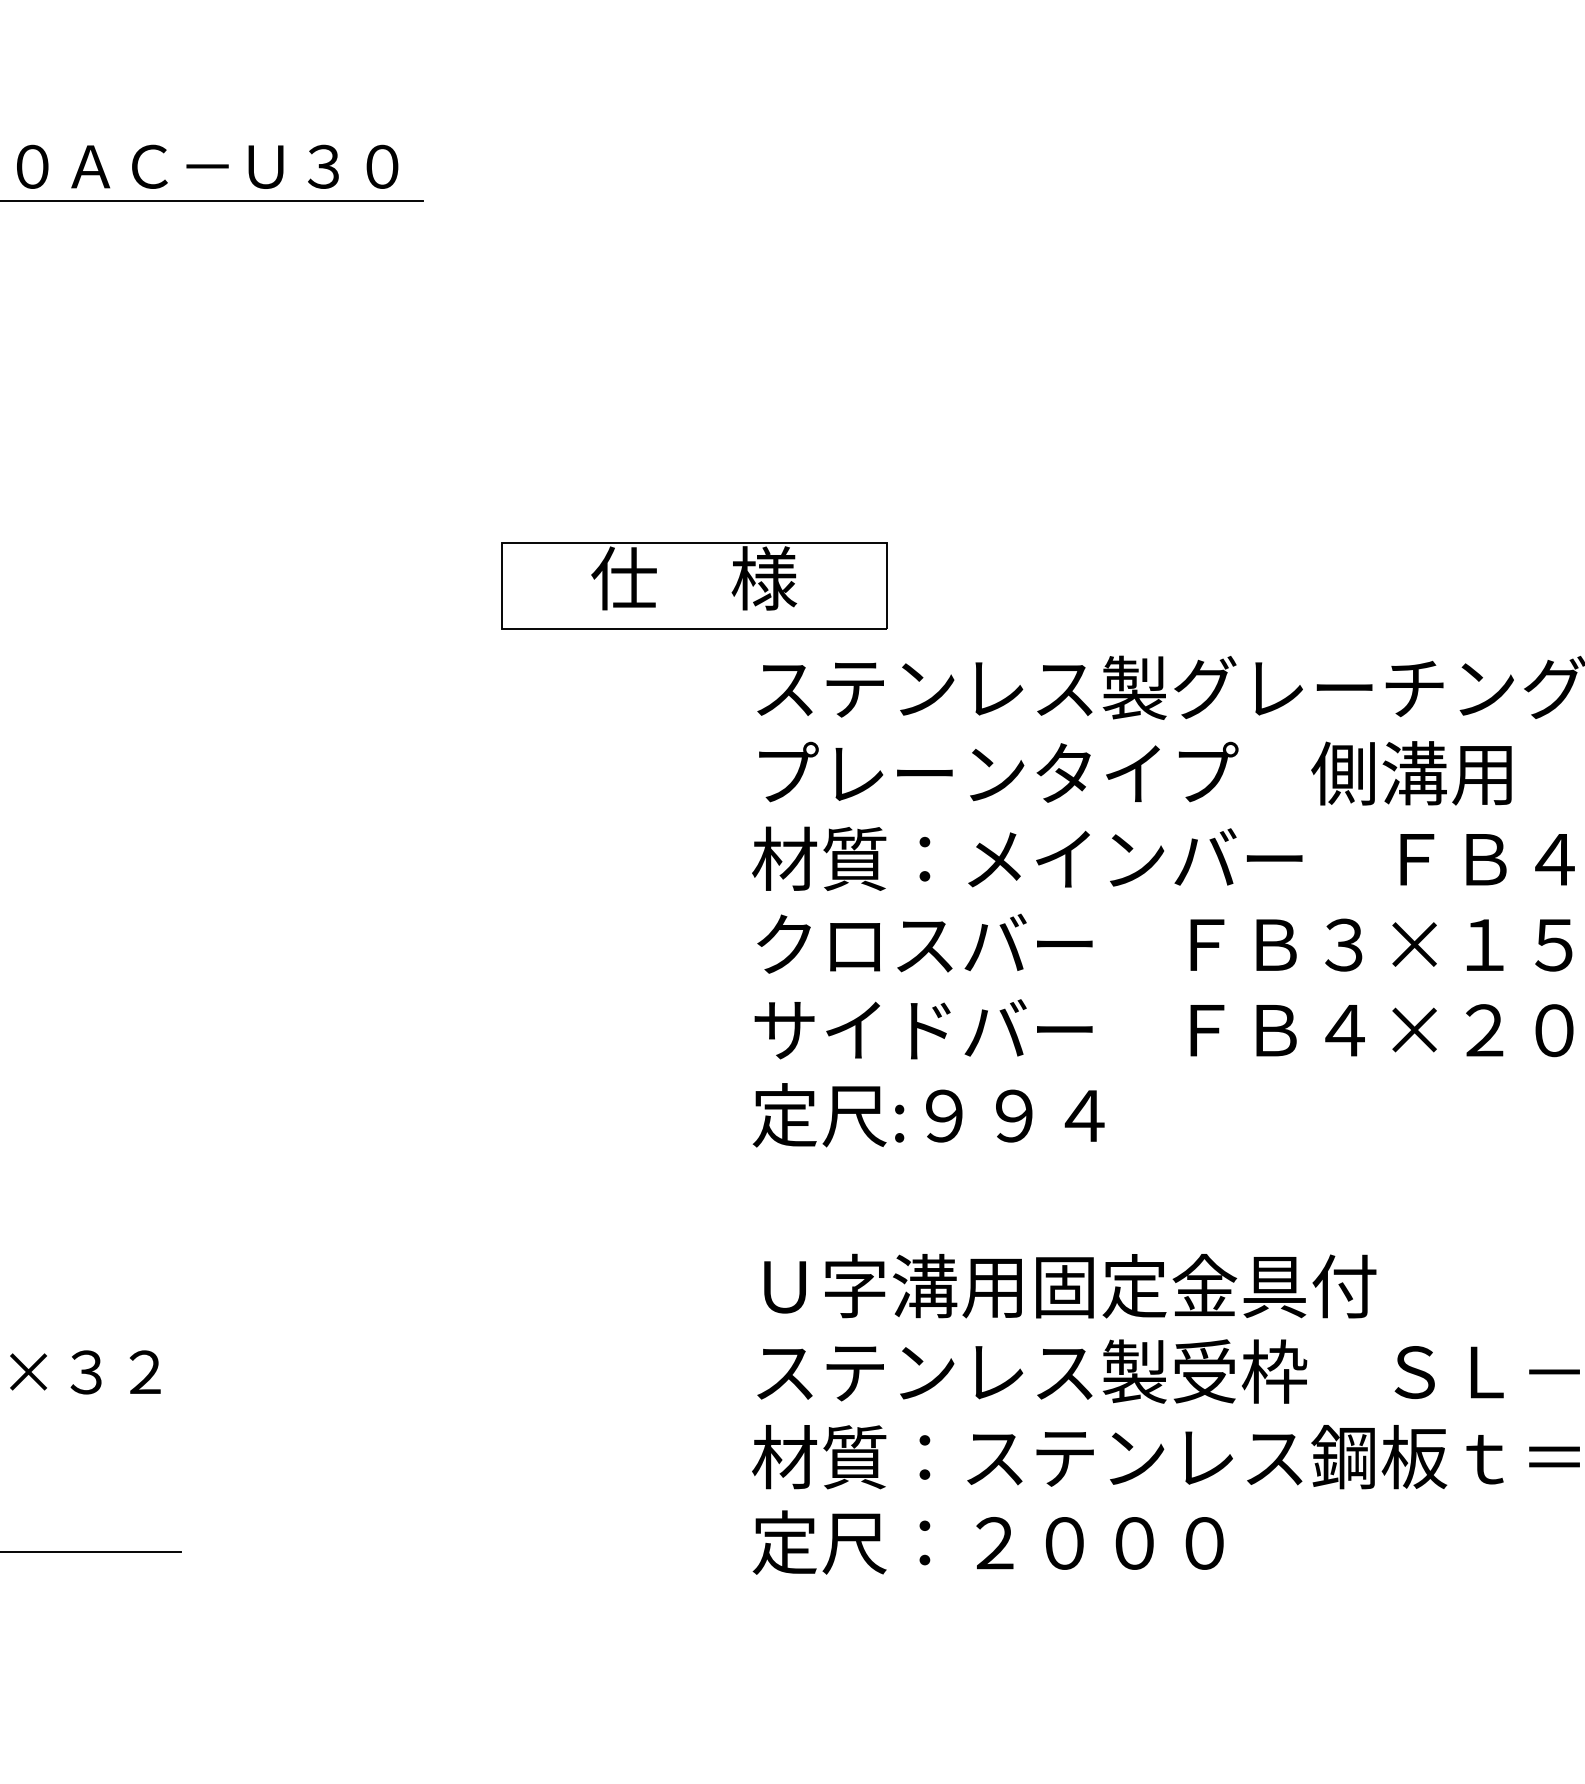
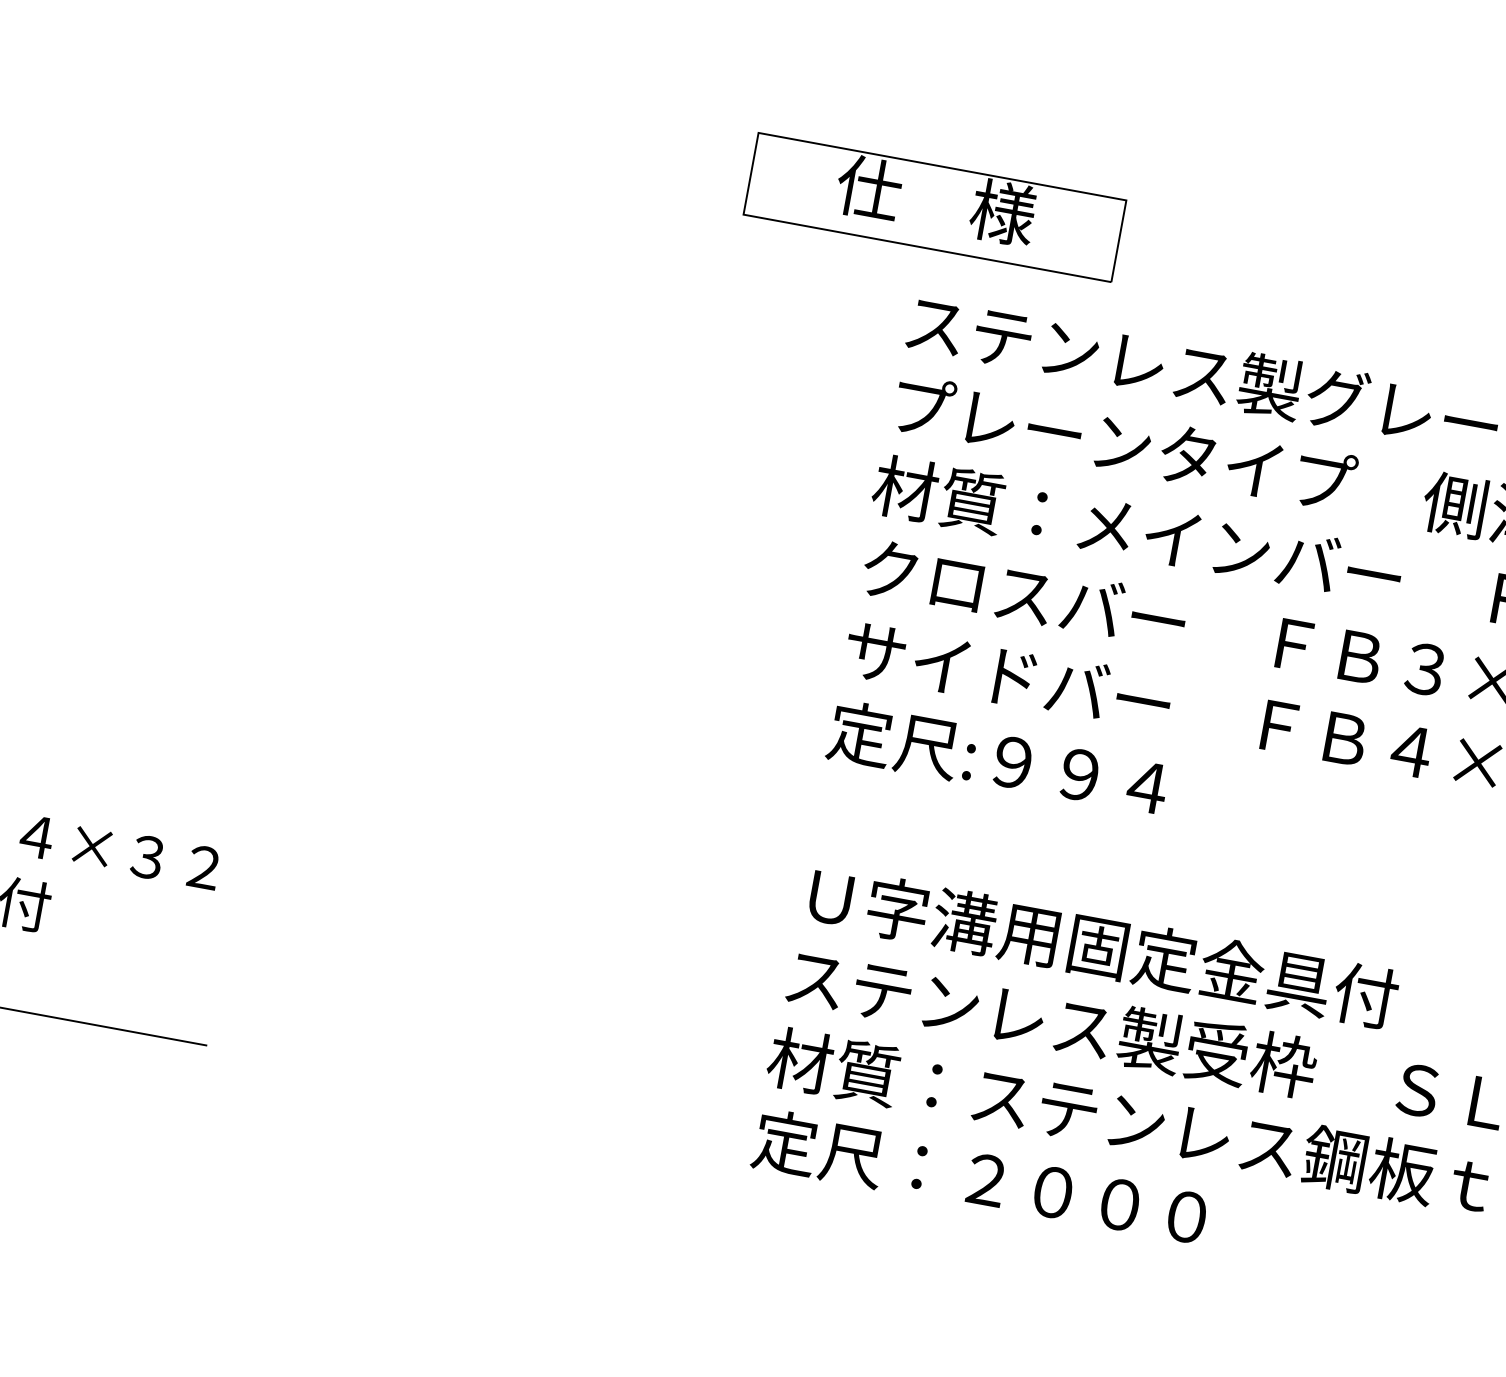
part: (694, 585) -> (935, 207), moved

